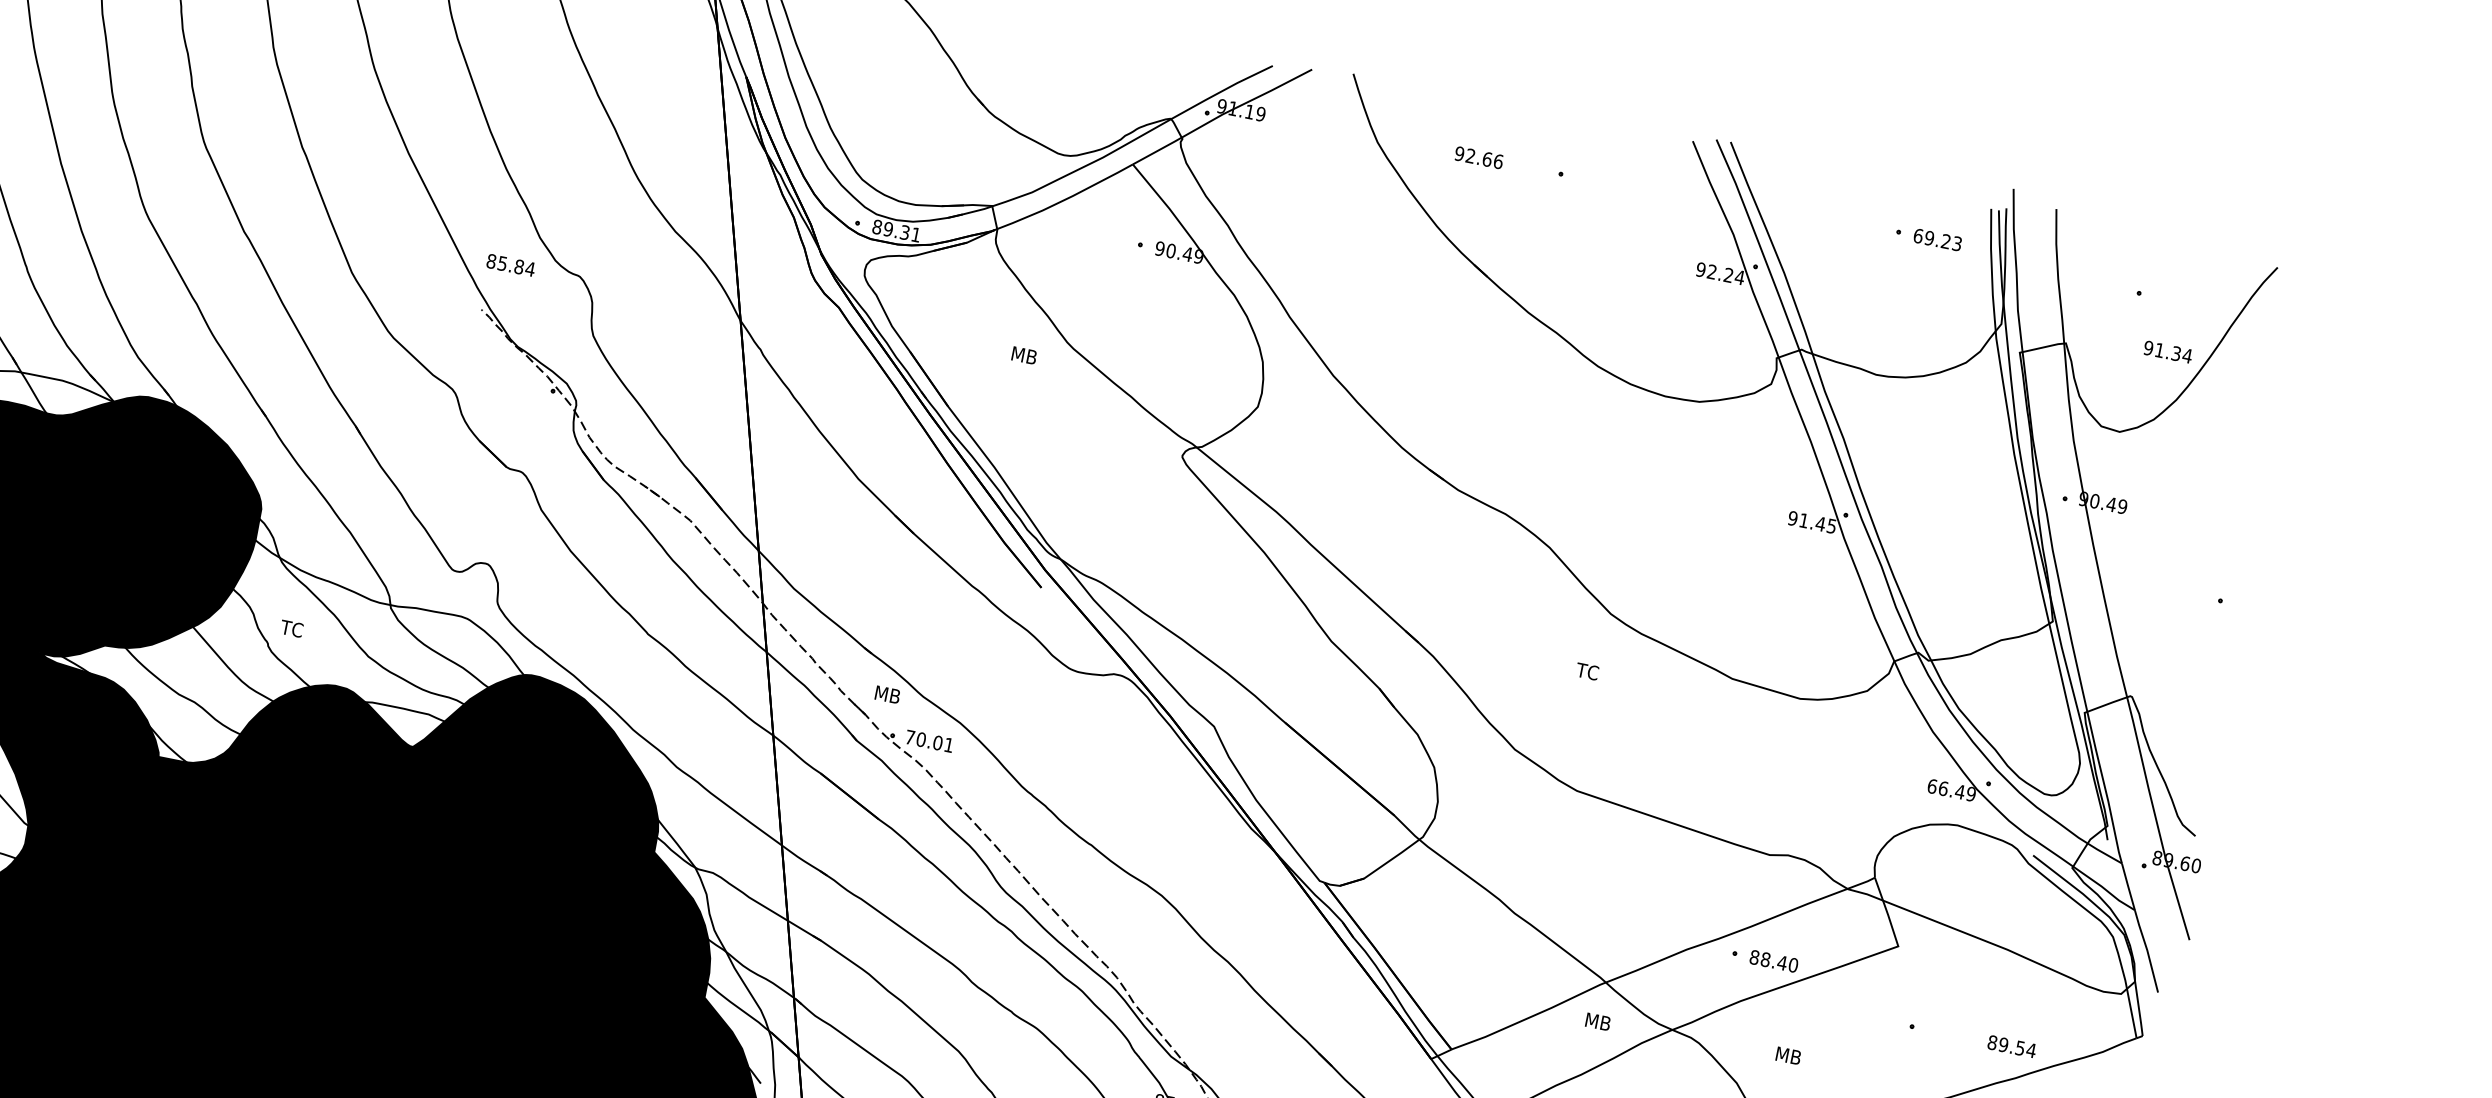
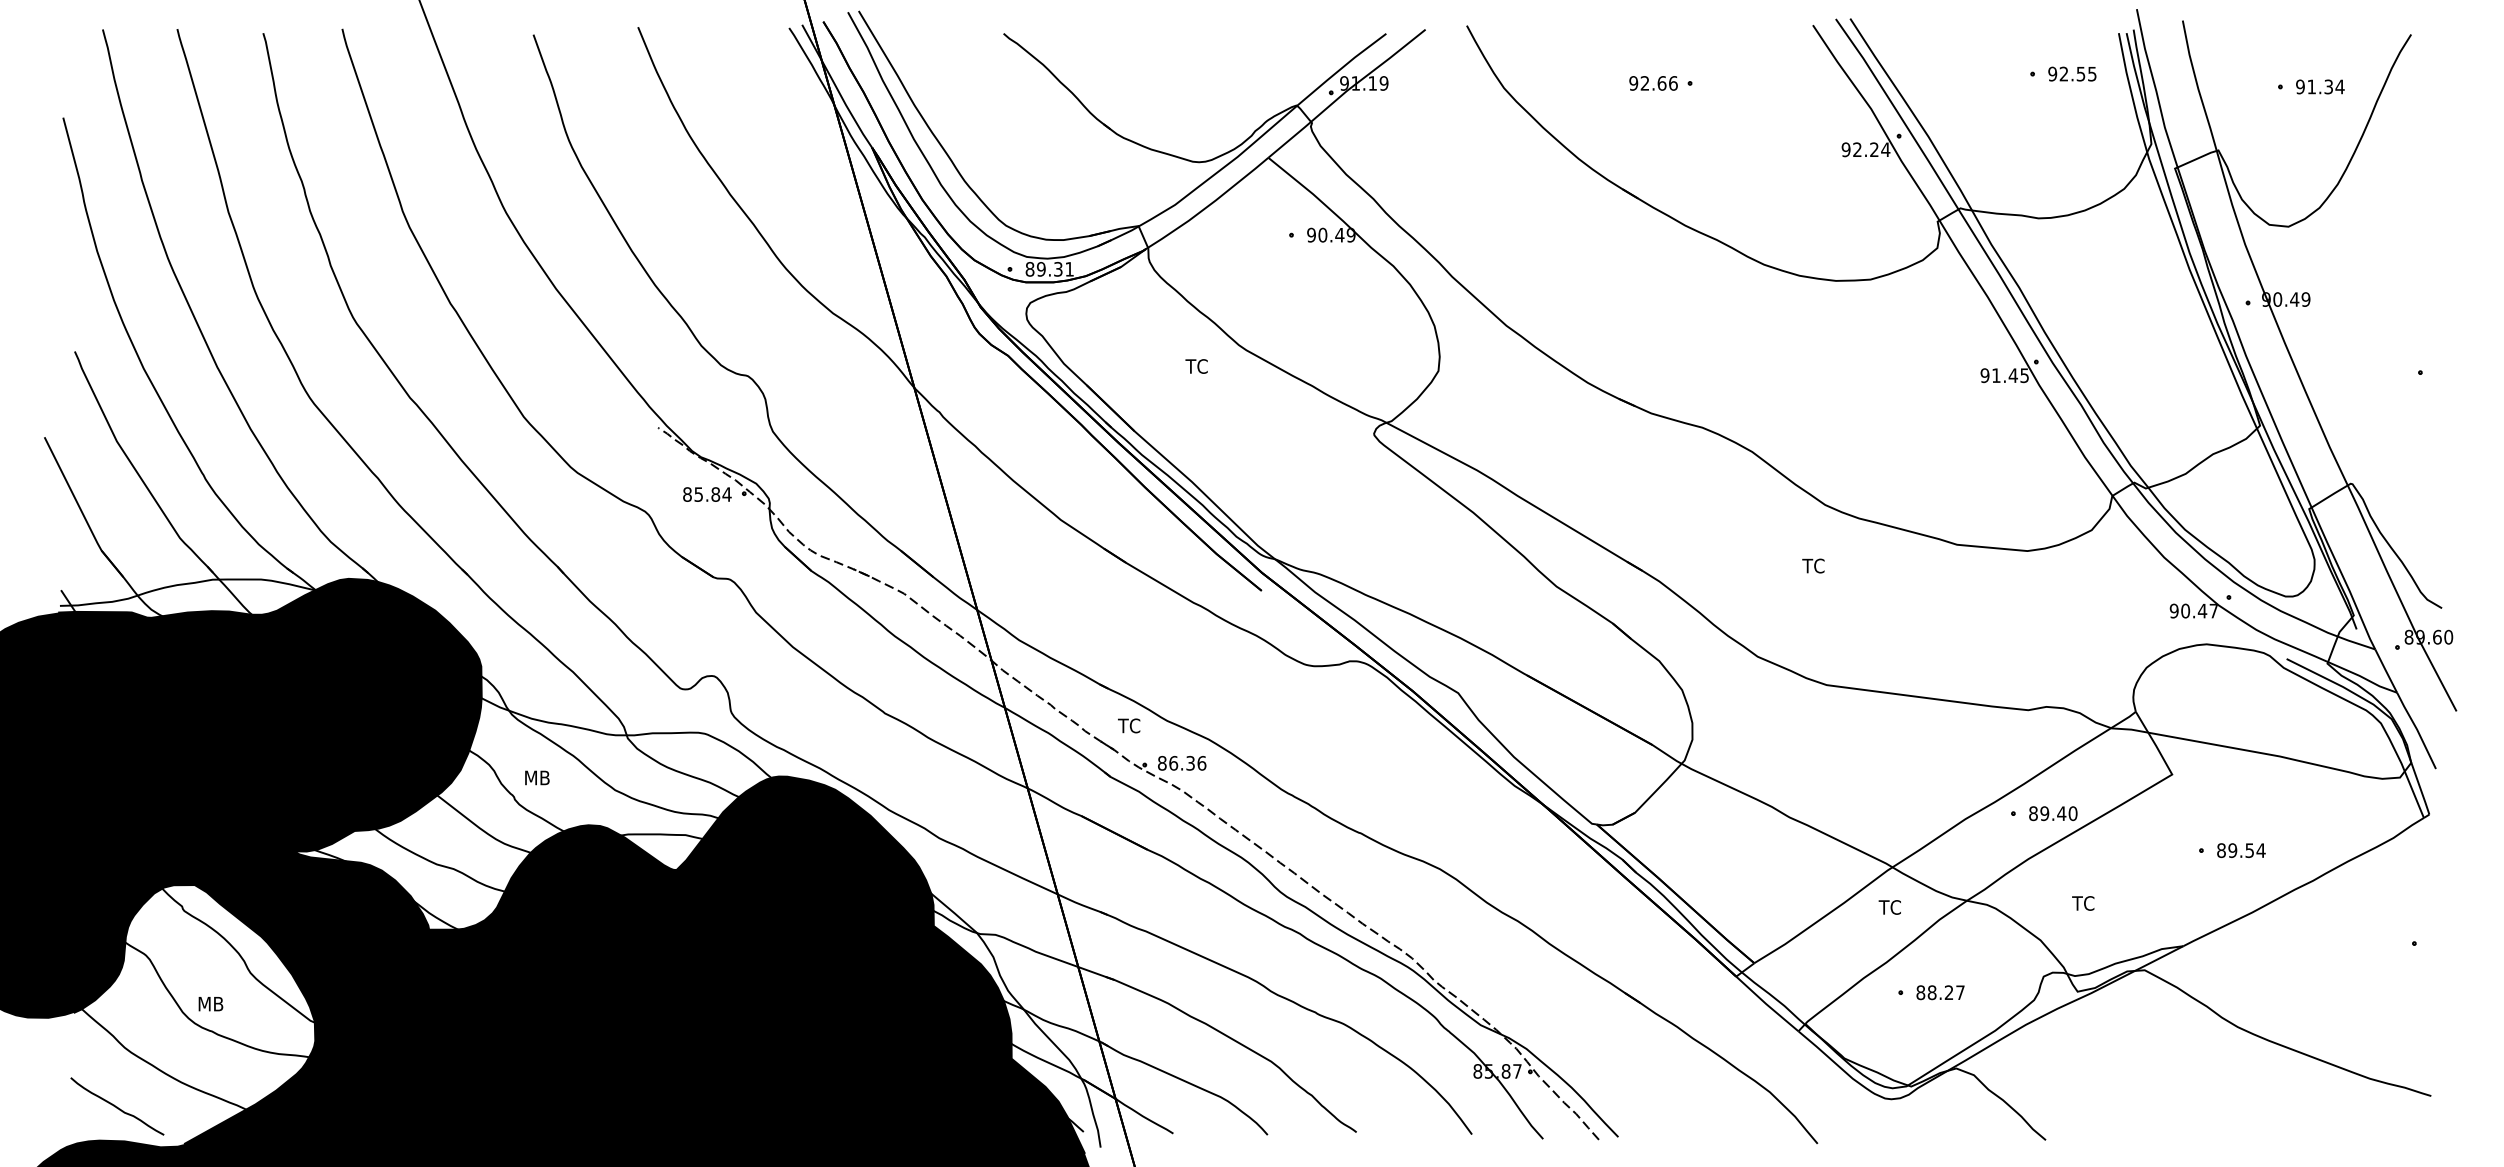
text: (1478, 157) -> (1653, 83), moved
text: (1937, 239) -> (2072, 73), 69.23 -> 92.55
text: (511, 265) -> (707, 494), moved
text: (2168, 351) -> (2320, 86), moved
text: (1023, 355) -> (1198, 366), MB -> TC
text: (293, 628) -> (536, 777), TC -> MB
text: (887, 694) -> (1131, 725), MB -> TC
text: (930, 740) -> (1182, 762), 70.01 -> 86.36
text: (1951, 789) -> (2193, 610), 66.49 -> 90.47
text: (1765, 959) -> (2044, 813), 88.40 -> 89.40
text: (1596, 1021) -> (1891, 907), MB -> TC
text: (2012, 1046) -> (2241, 850), moved
text: (1788, 1055) -> (2085, 903), MB -> TC

